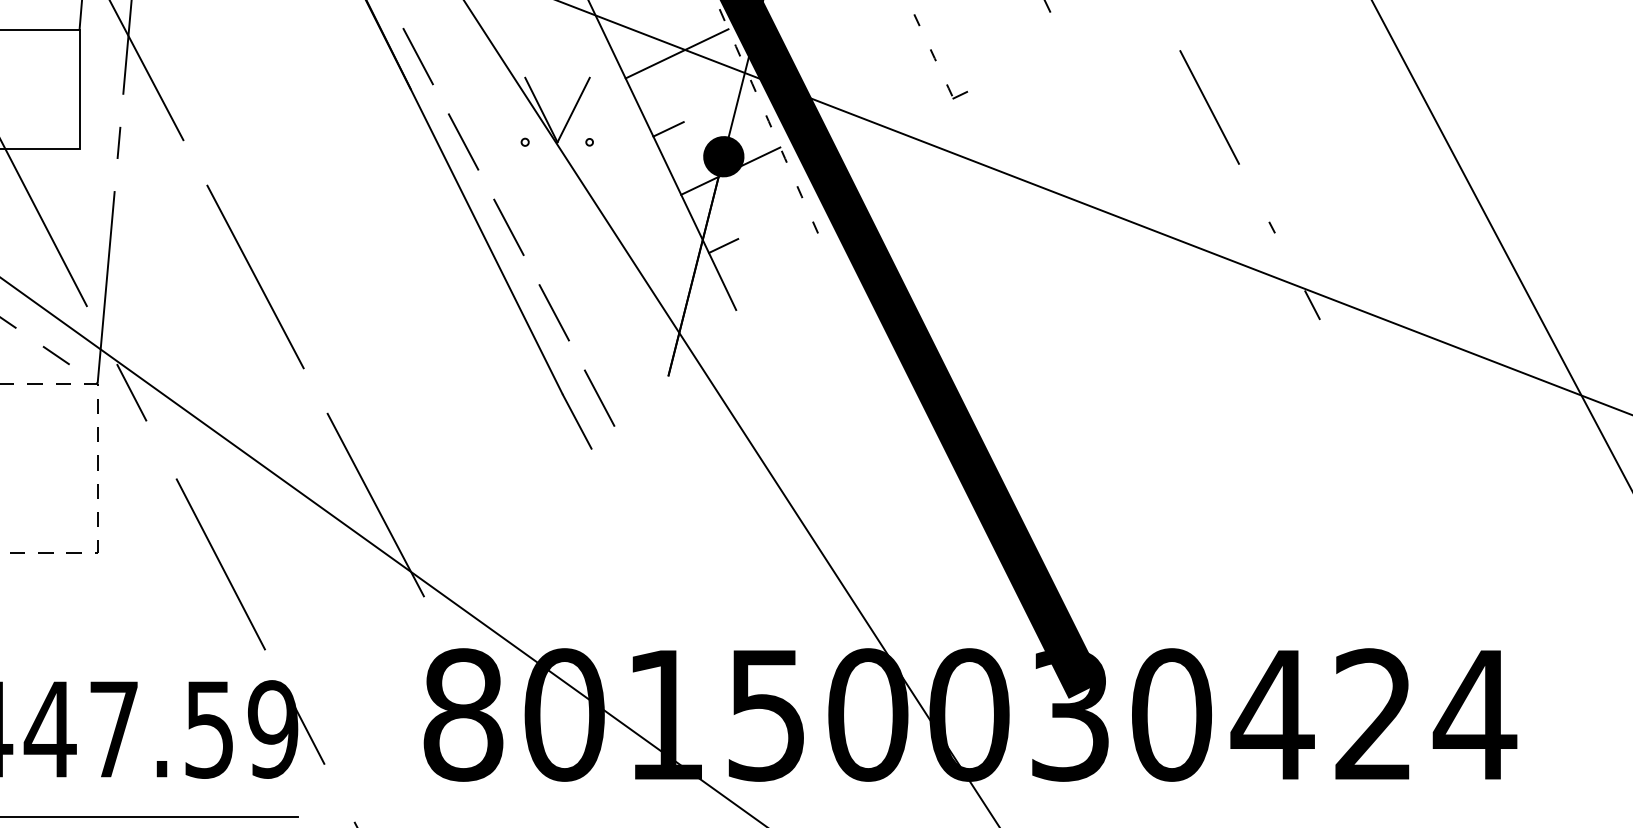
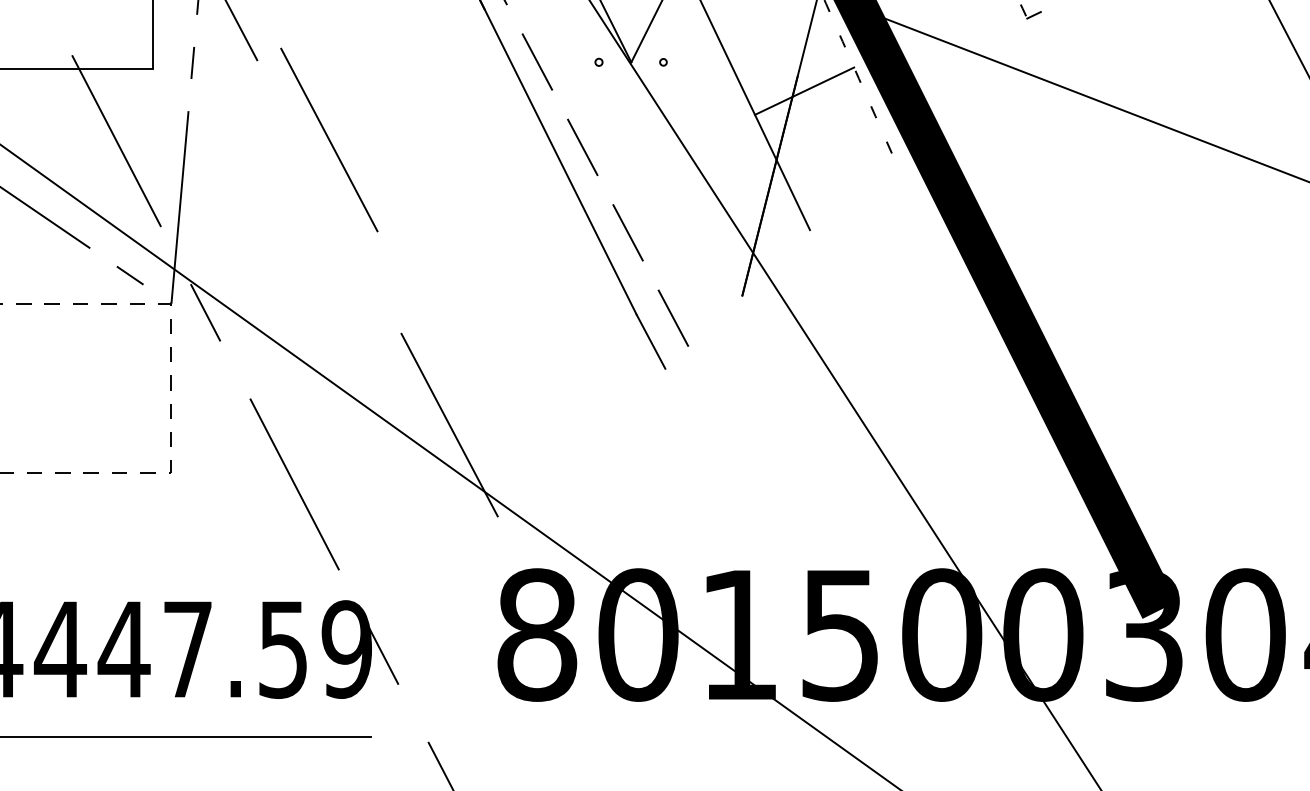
line: (668, 129) -> (742, 49), removed
fill: (723, 156) -> (797, 76), removed
line: (723, 245) -> (797, 165), removed
line: (255, 276) -> (329, 139), moved

